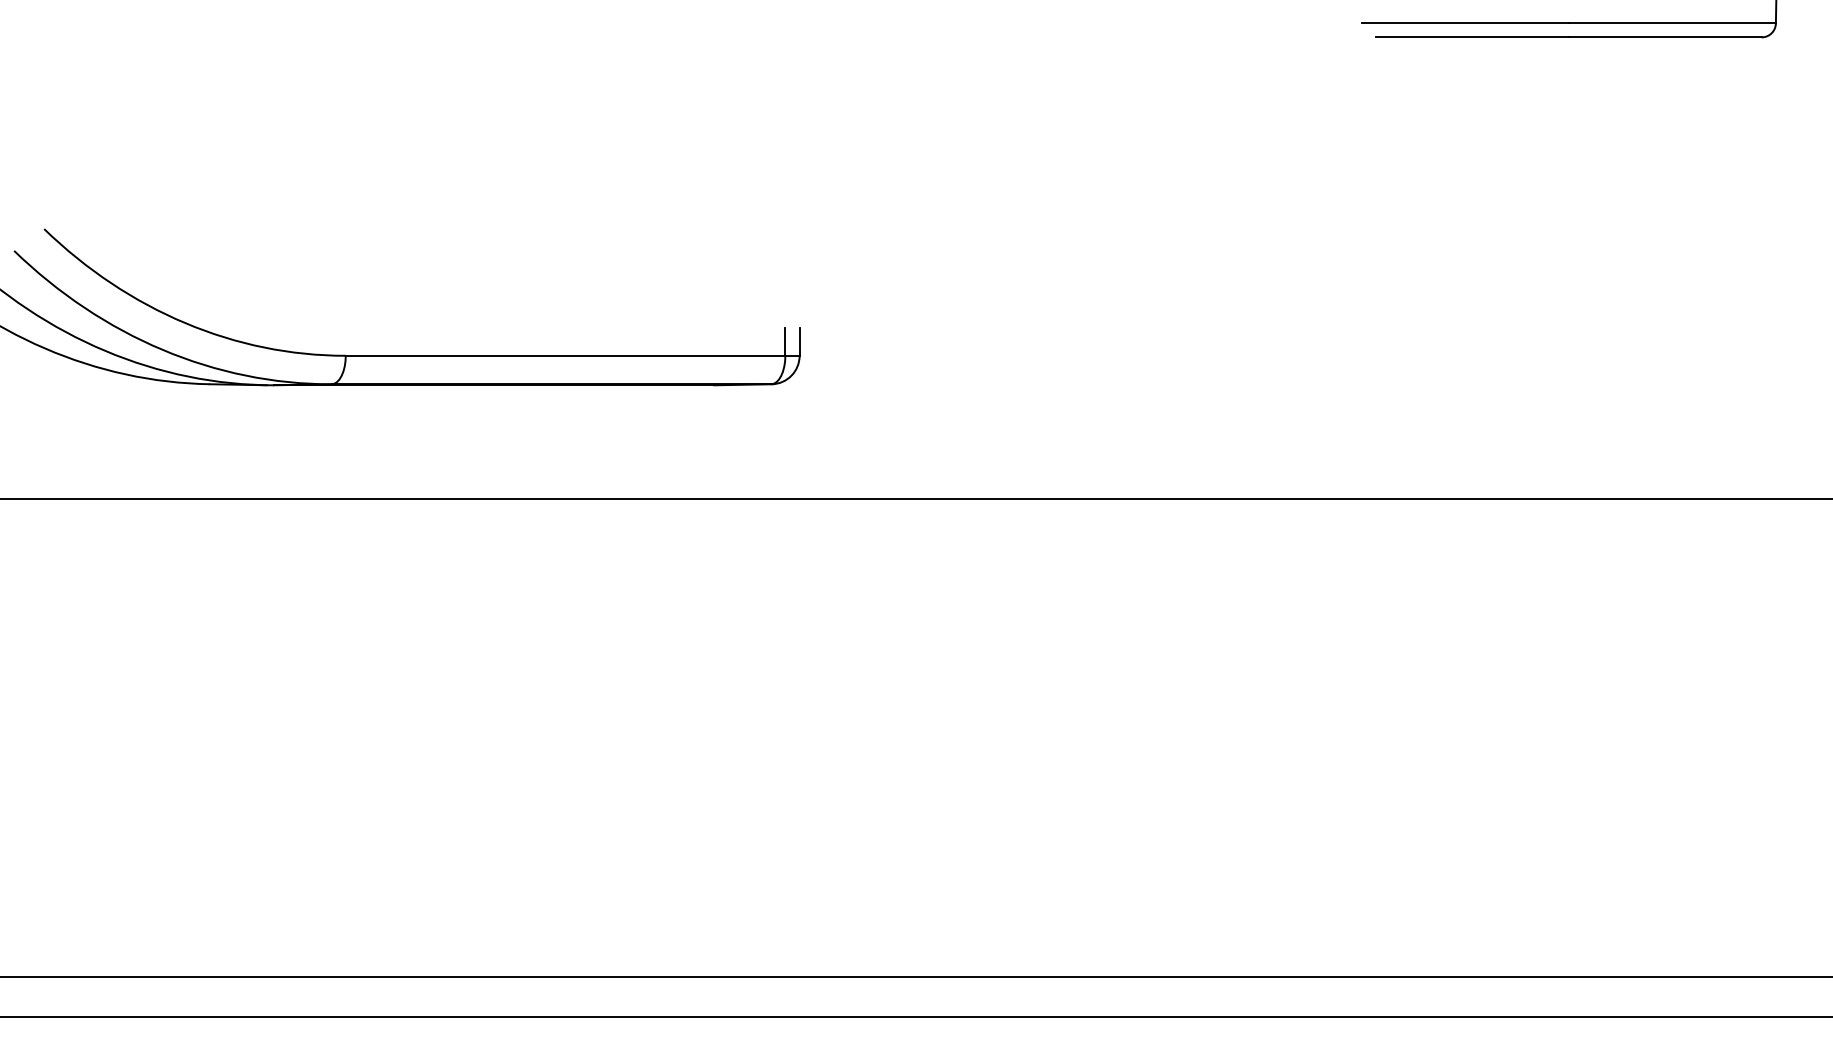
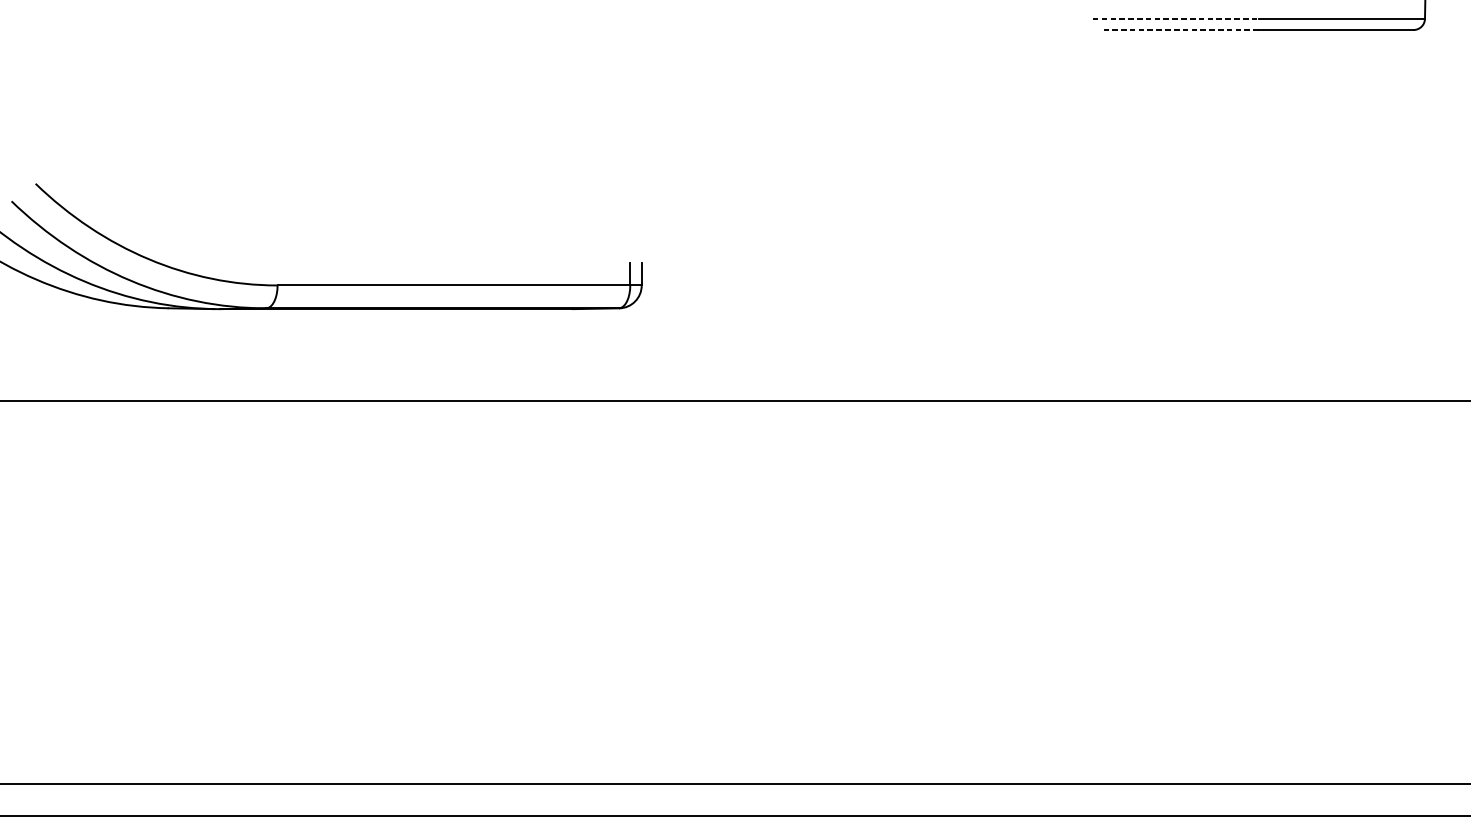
line: (1465, 23) -> (1175, 18), solid -> dashed
line: (1472, 37) -> (1181, 30), solid -> dashed

